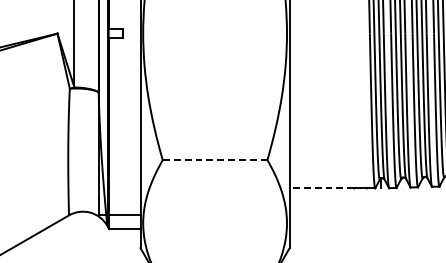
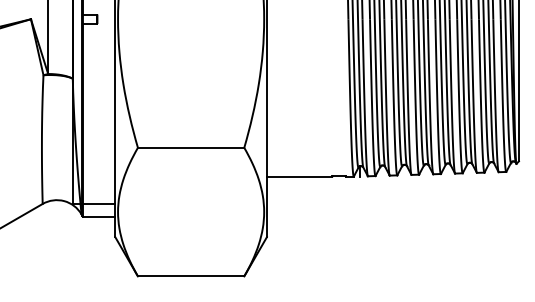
line: (214, 159) -> (190, 147), dashed -> solid
line: (321, 188) -> (299, 176), dashed -> solid

